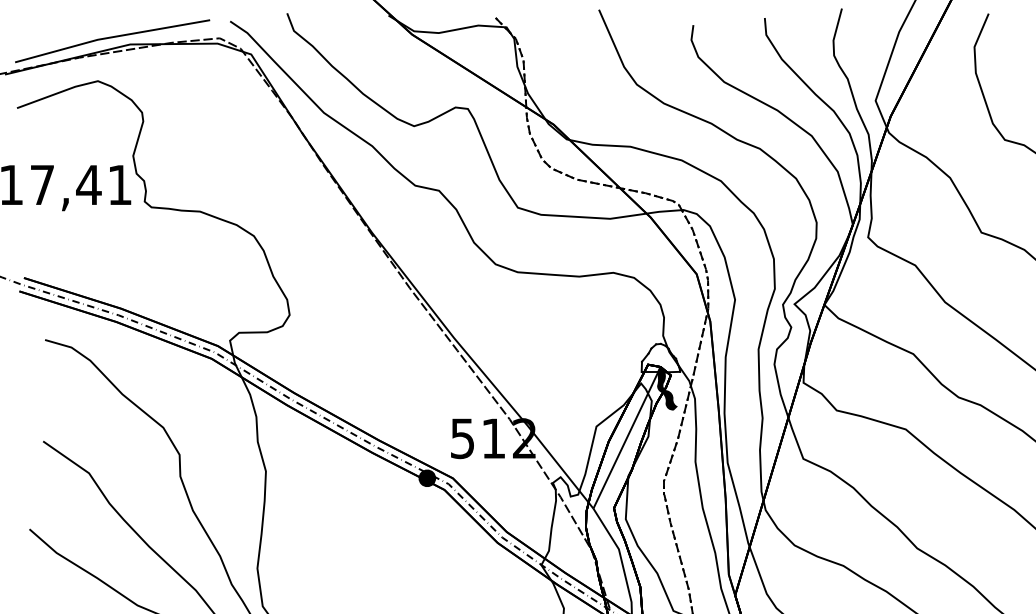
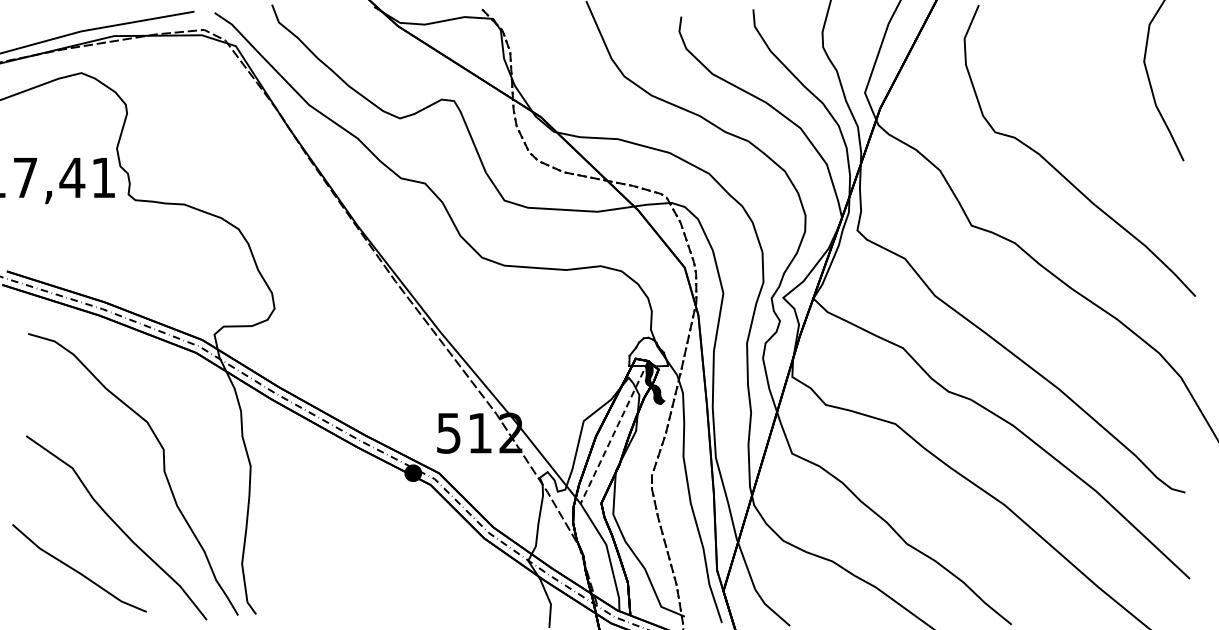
line: (627, 437) -> (614, 432), solid -> dashed

